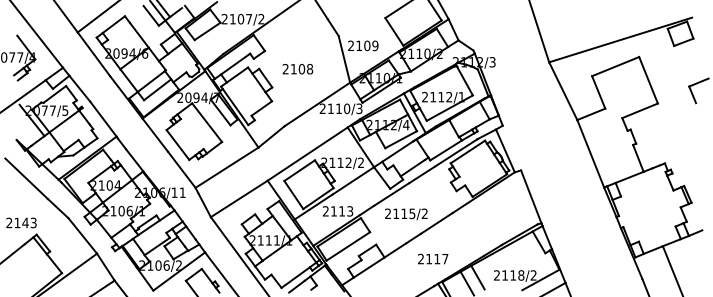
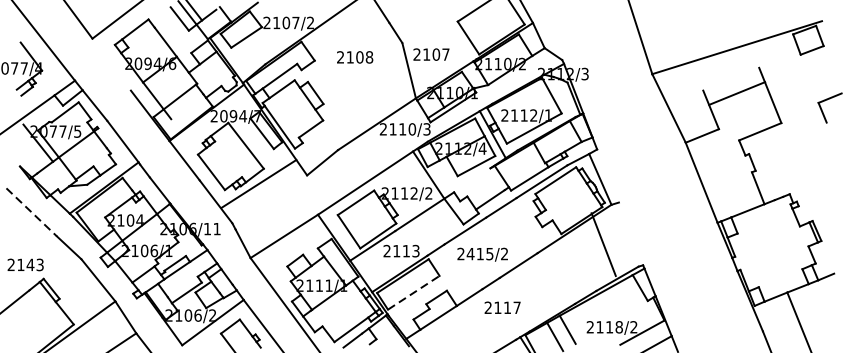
text: (375, 45) -> (446, 54), 2109 -> 2107
line: (93, 54) -> (111, 64), removed
line: (615, 66) -> (737, 93), moved
text: (297, 69) -> (354, 57), moved
line: (157, 89) -> (187, 106), removed
line: (397, 151) -> (472, 180), removed
line: (226, 167) -> (258, 183), moved
line: (26, 179) -> (31, 213), solid -> dashed
line: (531, 196) -> (604, 244), moved
text: (395, 213) -> (469, 253), 2115/2 -> 2415/2
line: (348, 246) -> (414, 292), solid -> dashed
text: (433, 258) -> (503, 307), moved

